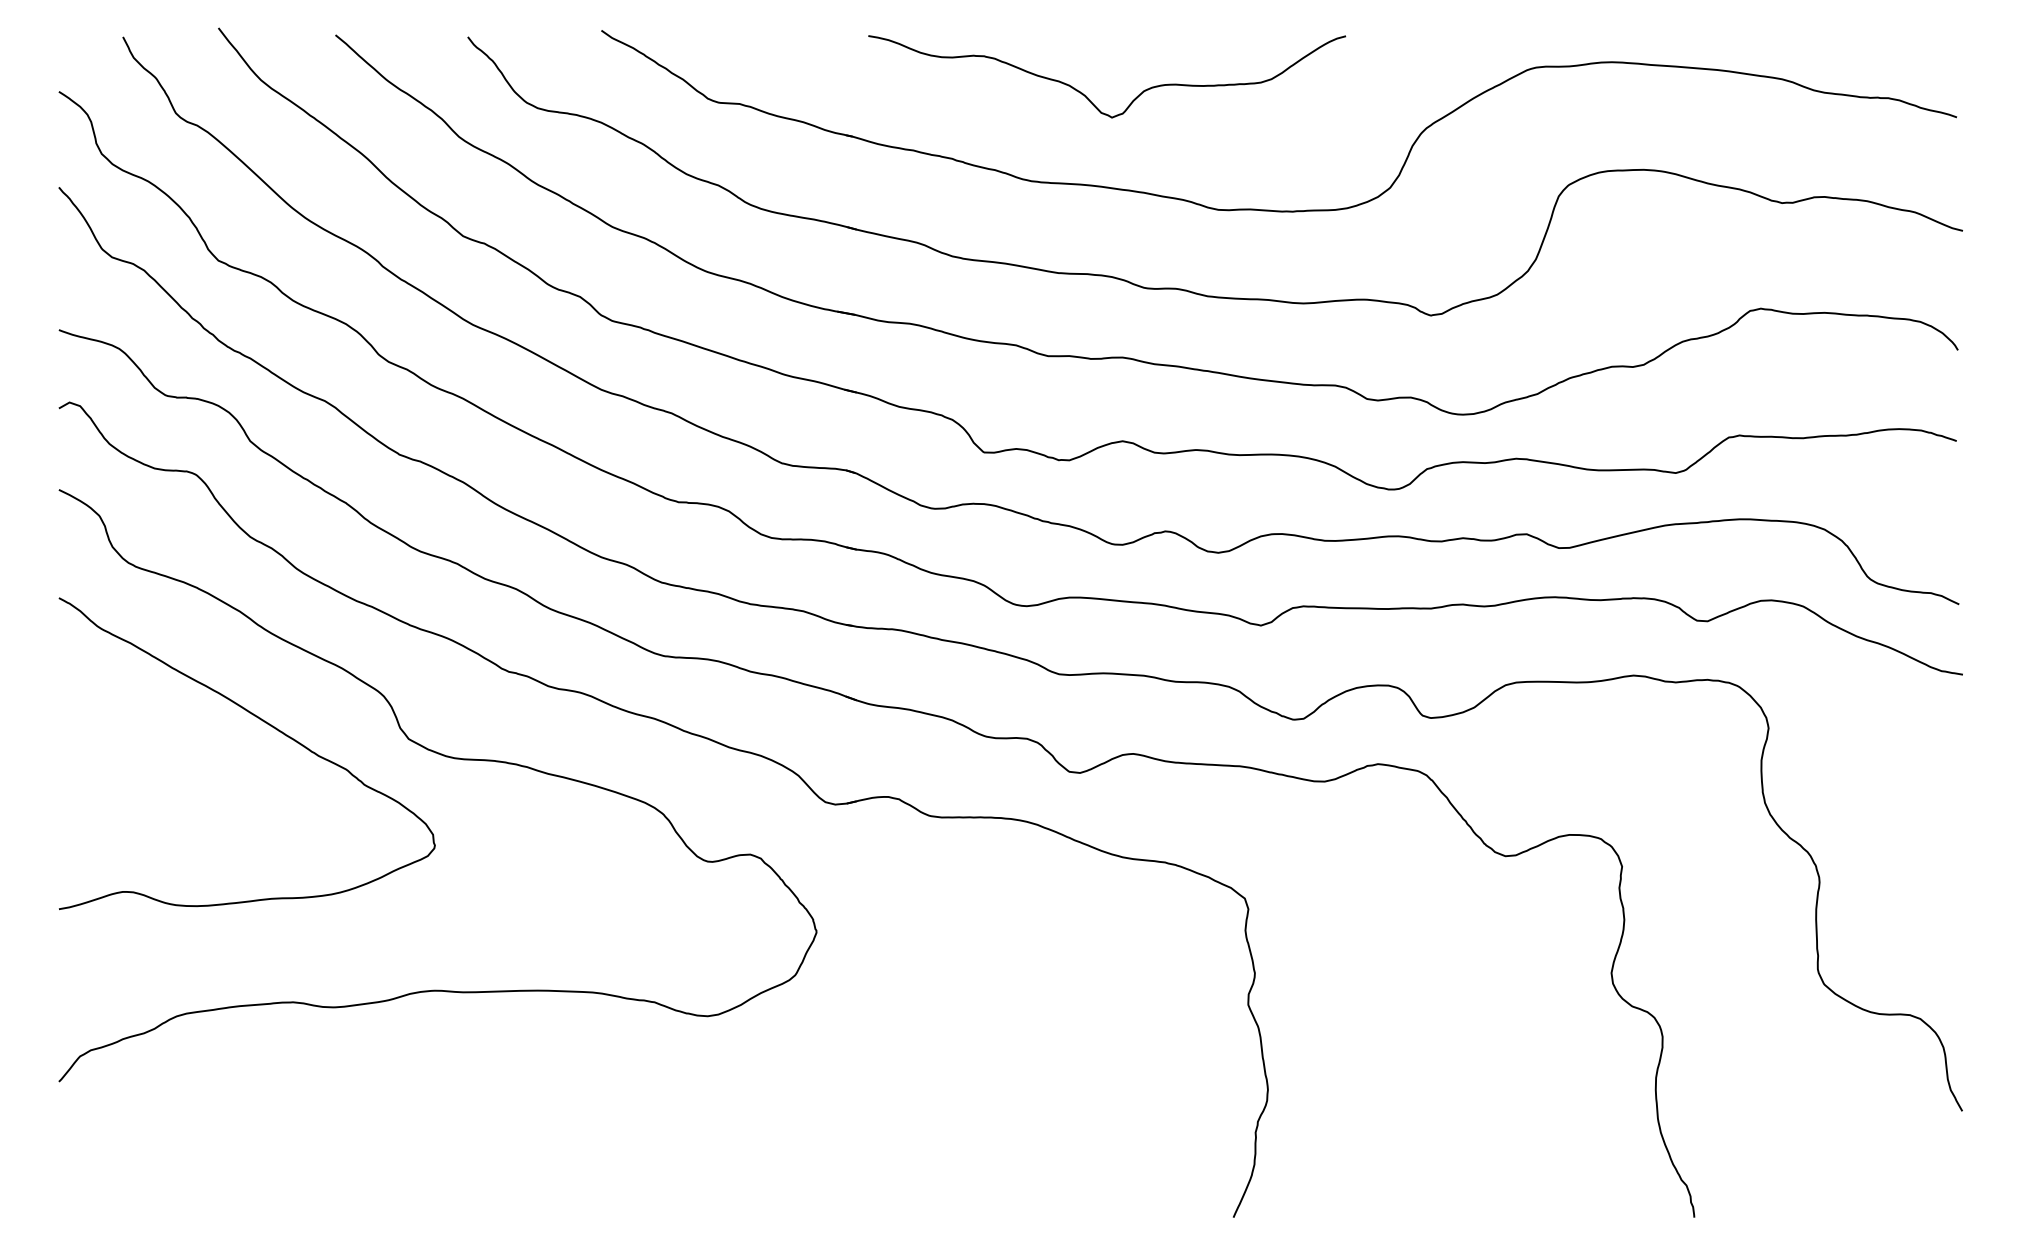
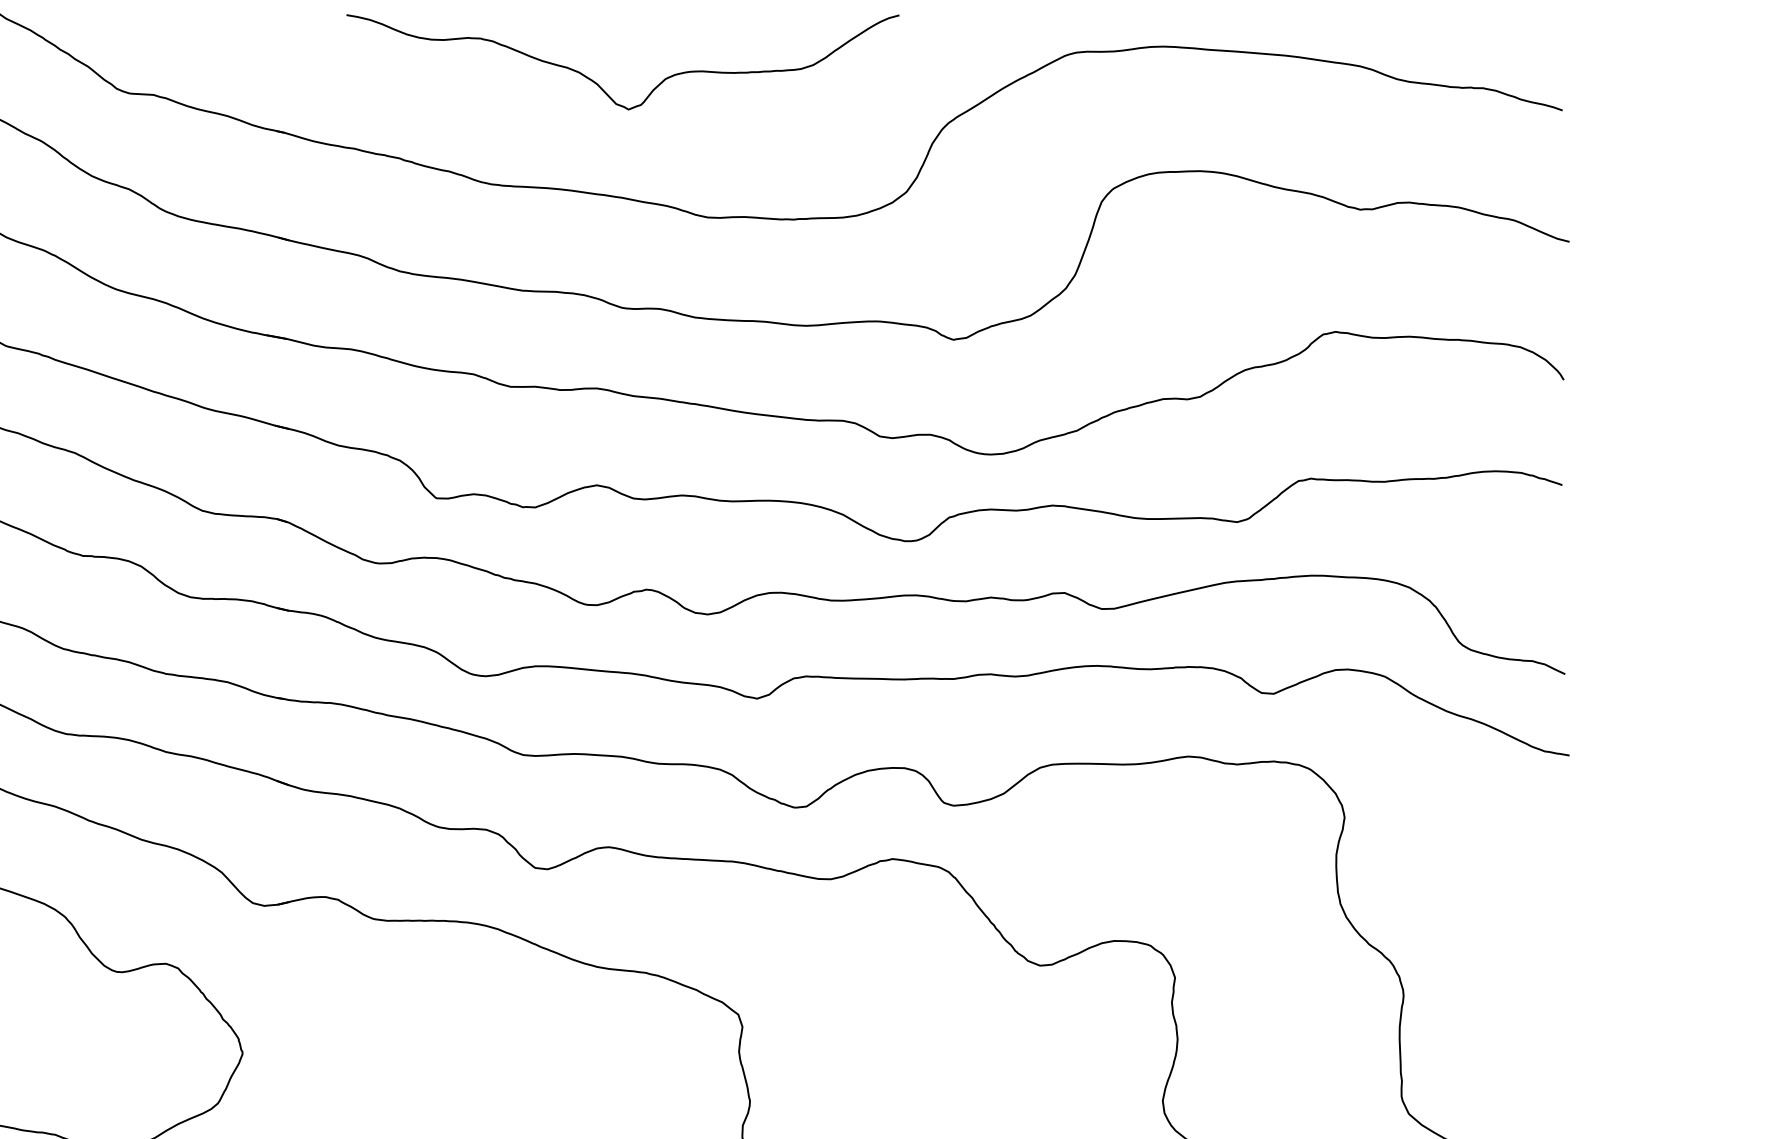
curve: (1087, 96) -> (600, 85), moved

